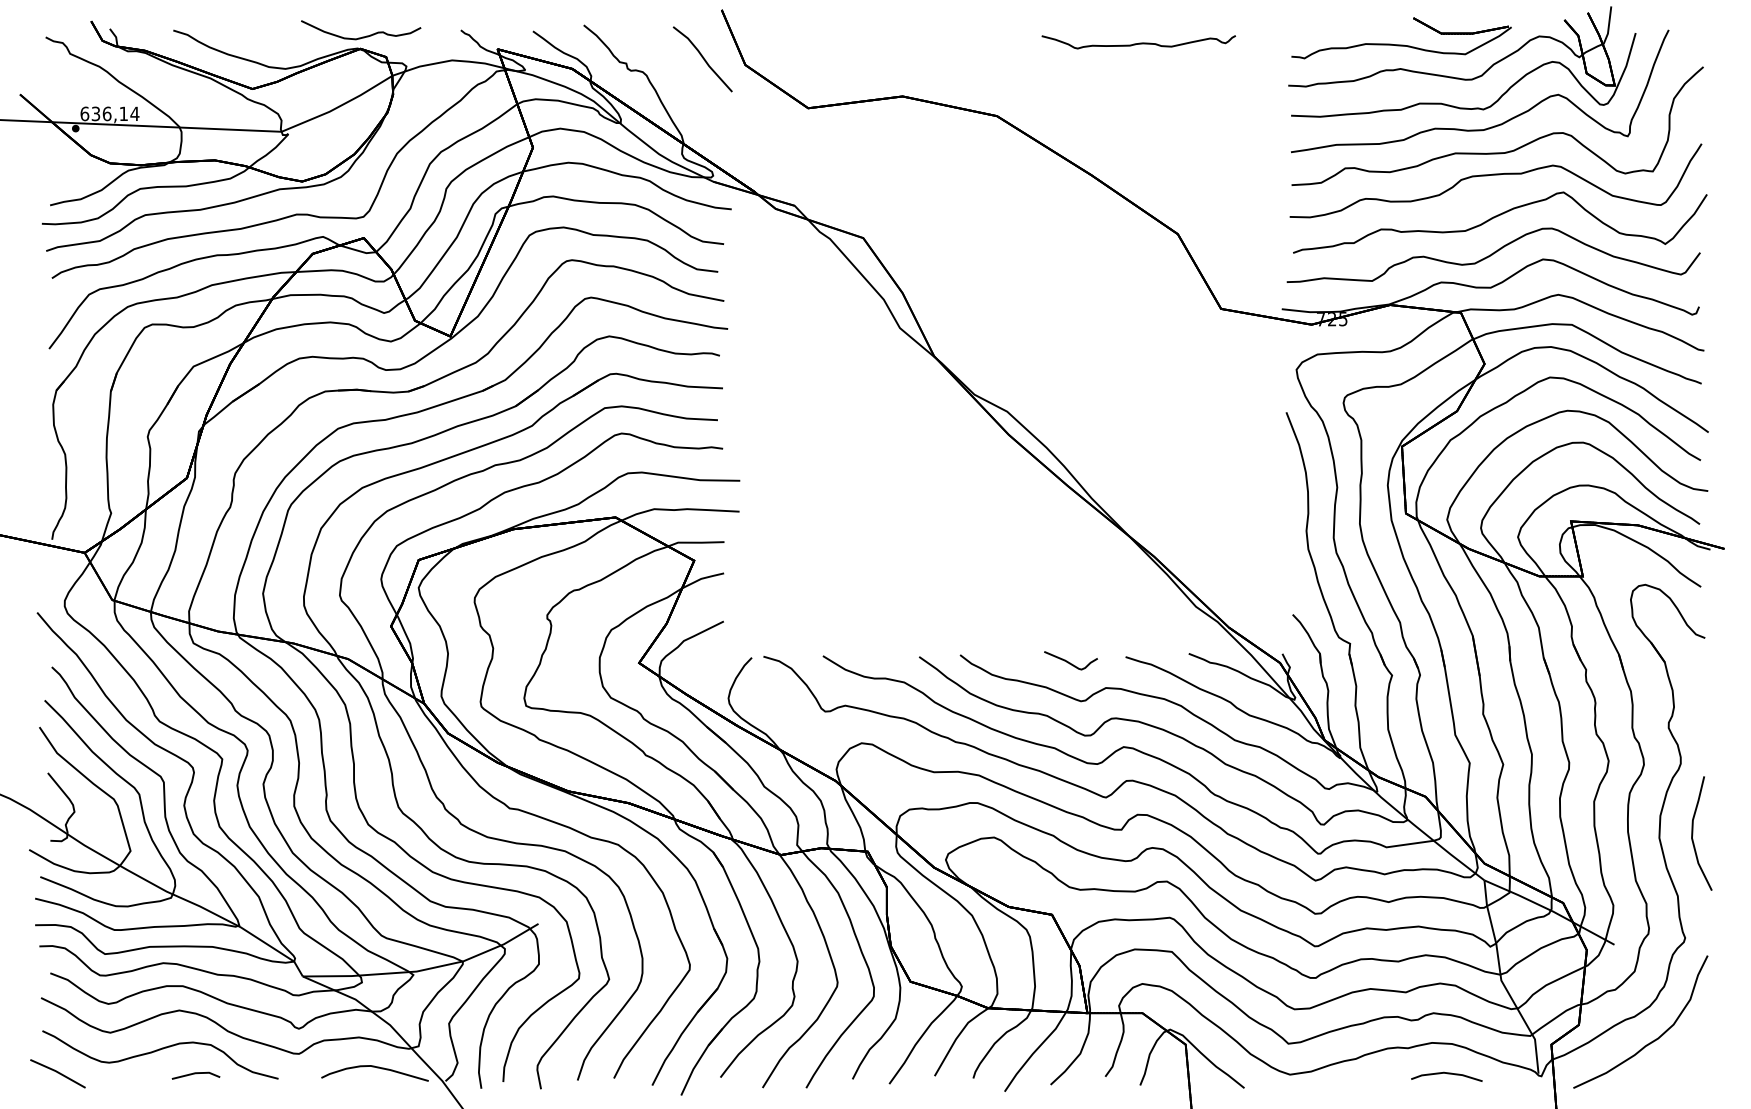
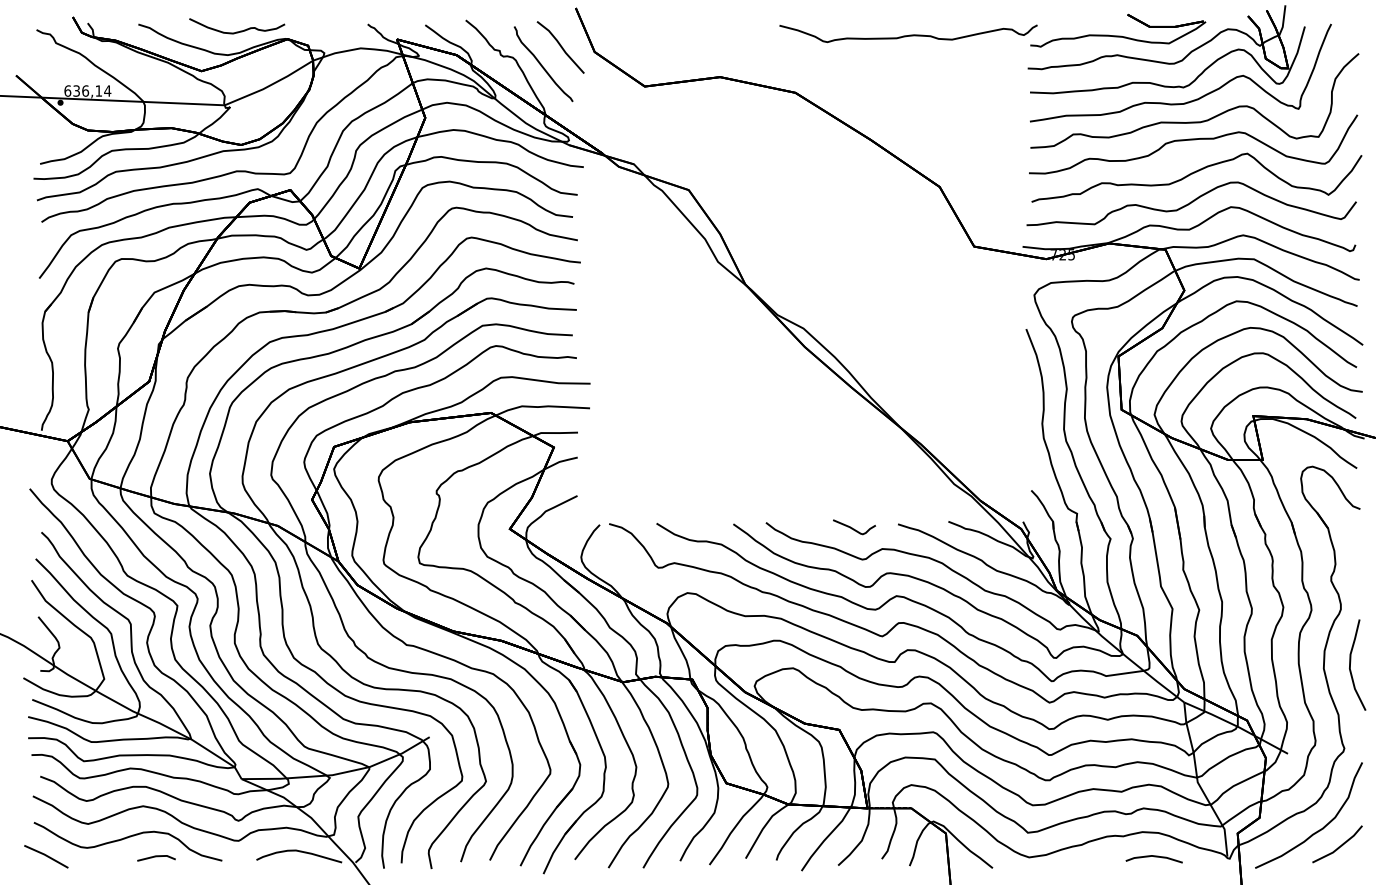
curve: (365, 35) -> (240, 30), moved
part: (1138, 41) -> (908, 33), size x1.67
curve: (679, 81) -> (542, 65), added
part: (1676, 1058) -> (1337, 844), added

